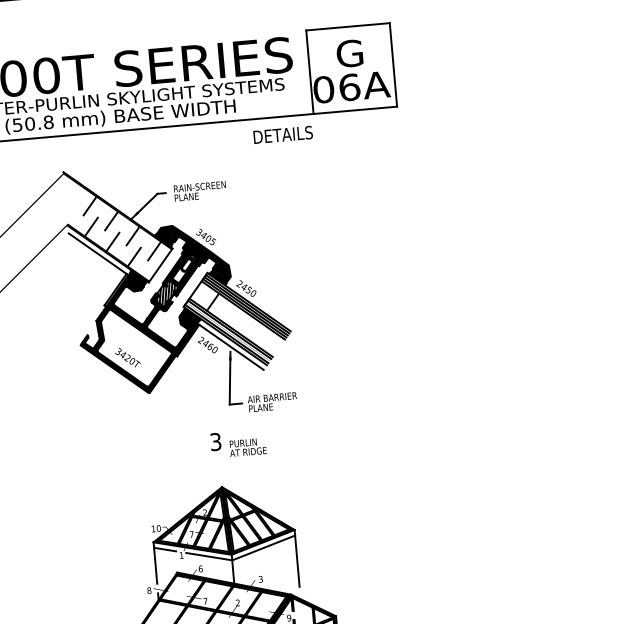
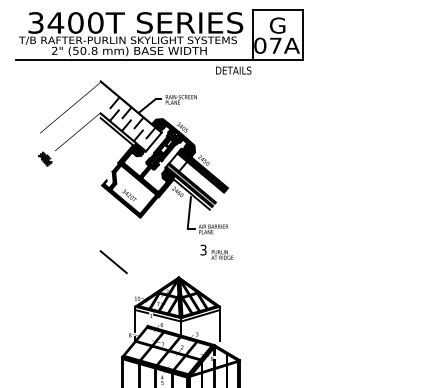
text: (349, 87) -> (275, 45), 06A -> 07A
text: (237, 442) -> (216, 251), moved
line: (111, 471) -> (113, 262), added

